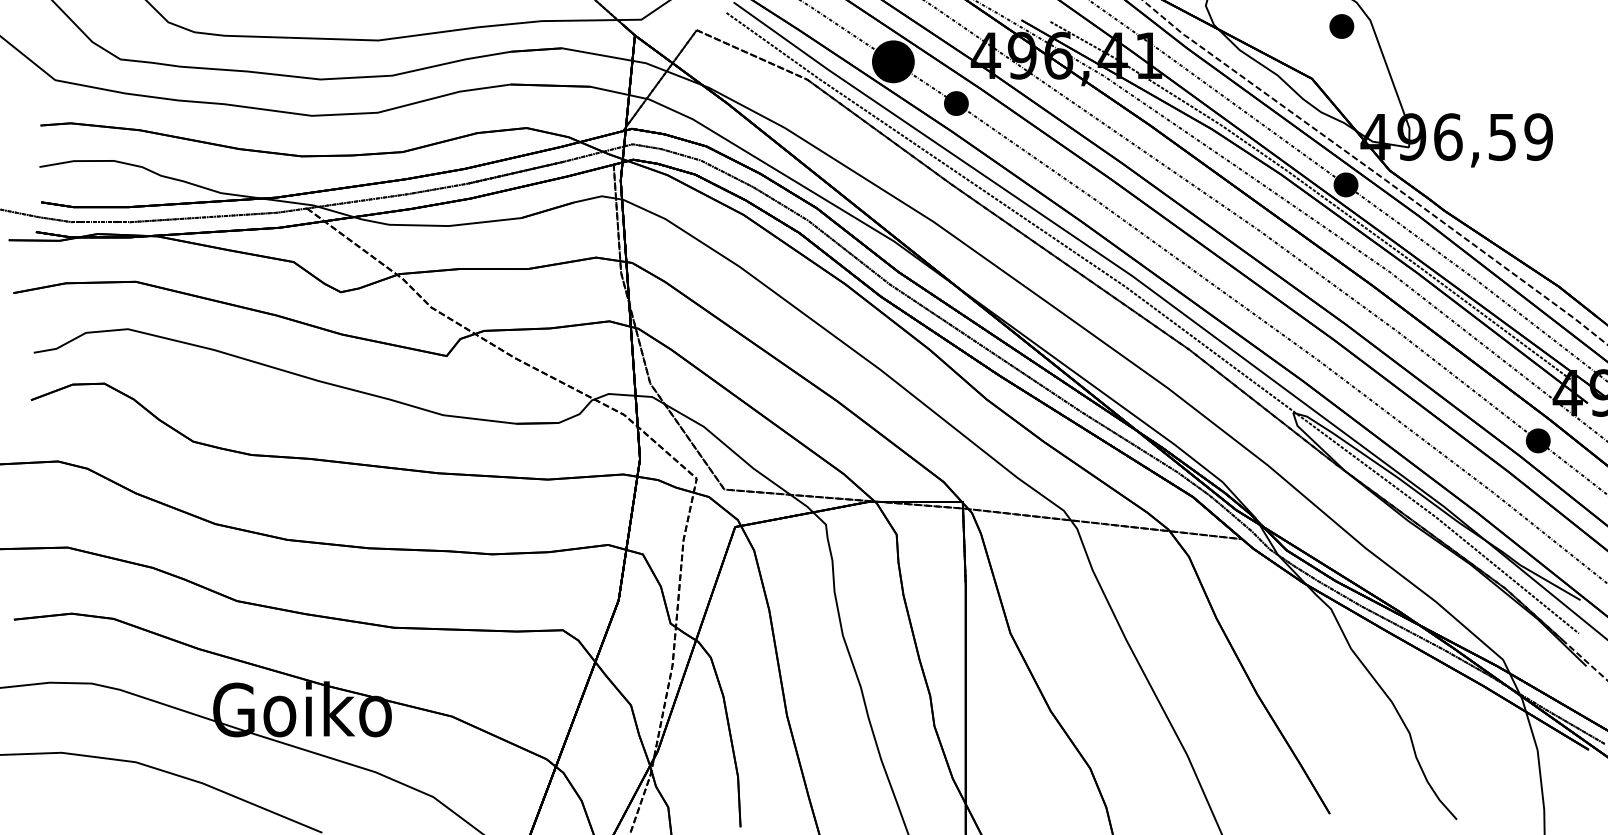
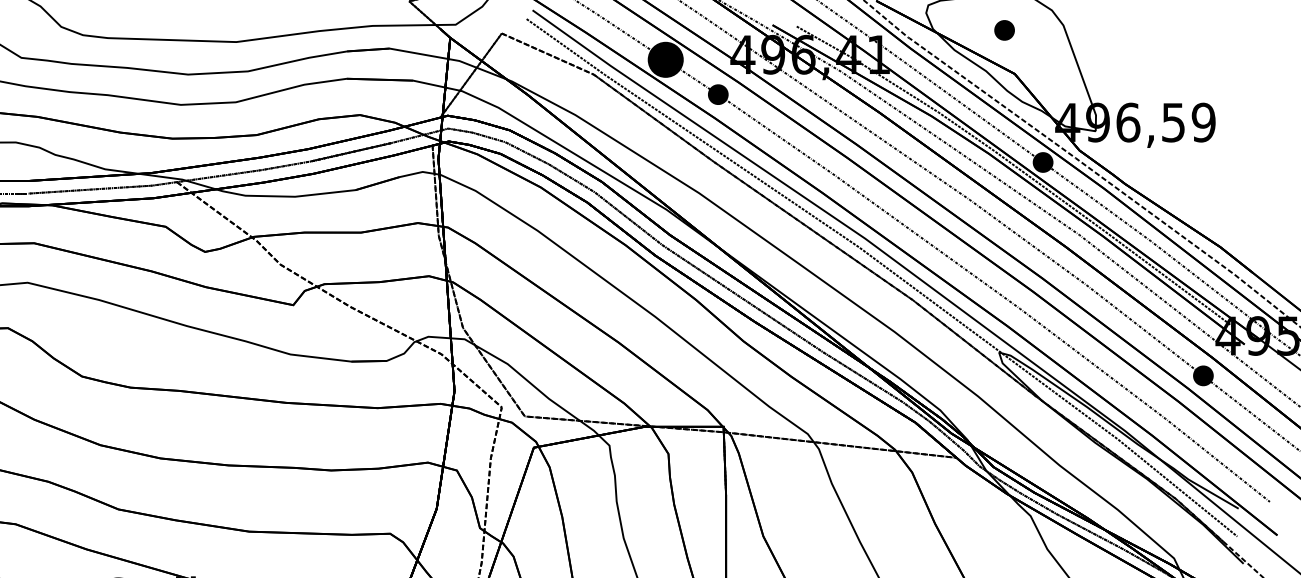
part: (1341, 26) -> (1004, 30), moved

